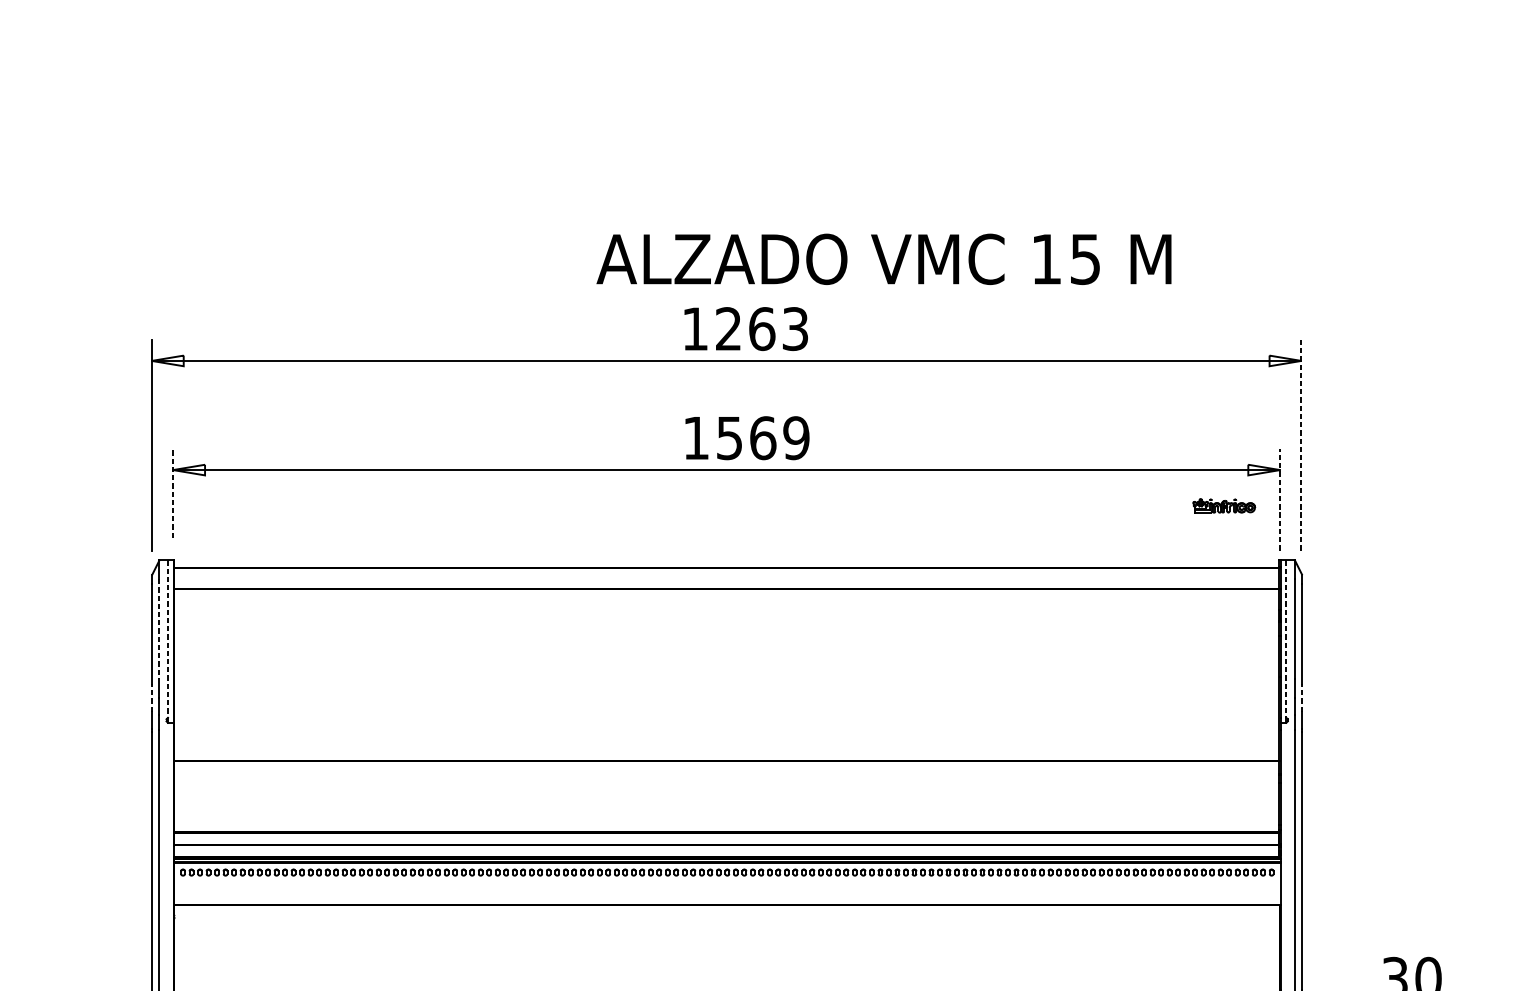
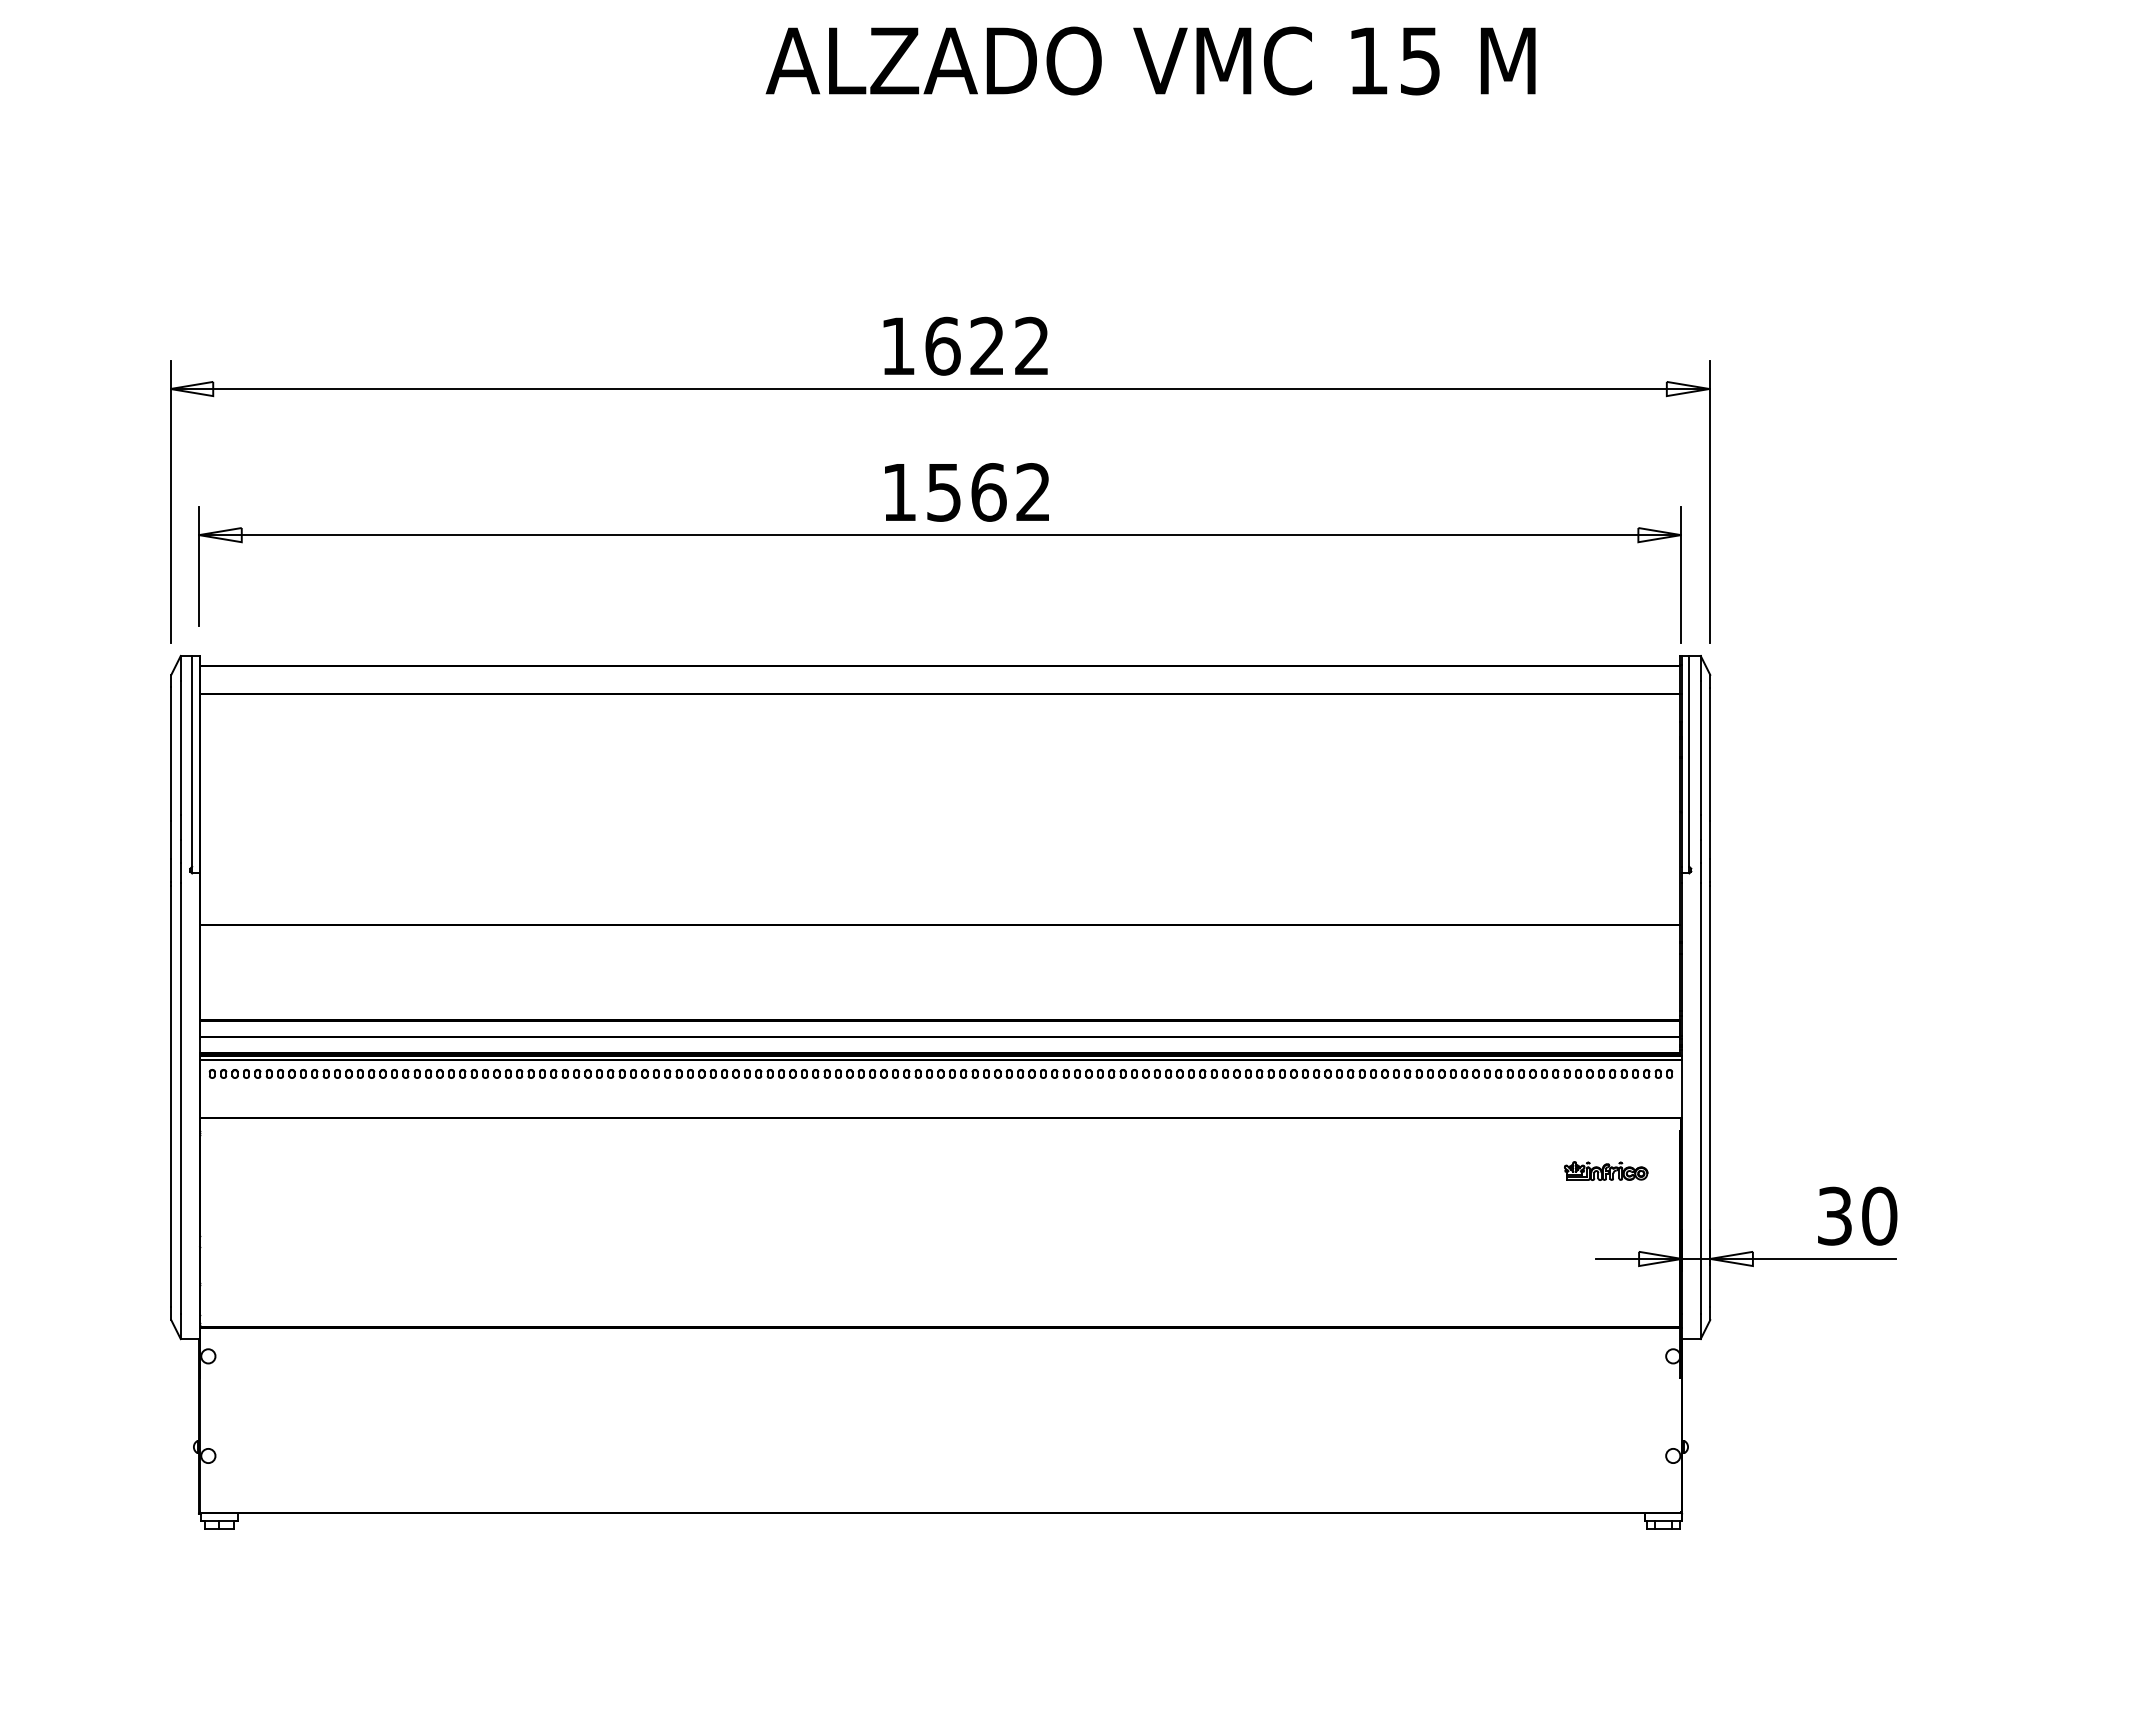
text: (883, 258) -> (1150, 60), moved
text: (761, 328) -> (986, 345), 1263 -> 1622
text: (796, 438) -> (1033, 492), 1569 -> 1562
line: (1301, 444) -> (1709, 501), dashed -> solid
line: (173, 493) -> (199, 566), dashed -> solid
line: (1280, 499) -> (1681, 574), dashed -> solid
part: (1224, 505) -> (1606, 1170), moved
line: (159, 628) -> (180, 747), dashed -> solid
line: (168, 639) -> (192, 761), dashed -> solid
line: (1286, 639) -> (1689, 761), dashed -> solid
line: (152, 697) -> (171, 839), dashed -> solid
line: (1302, 697) -> (1710, 839), dashed -> solid

